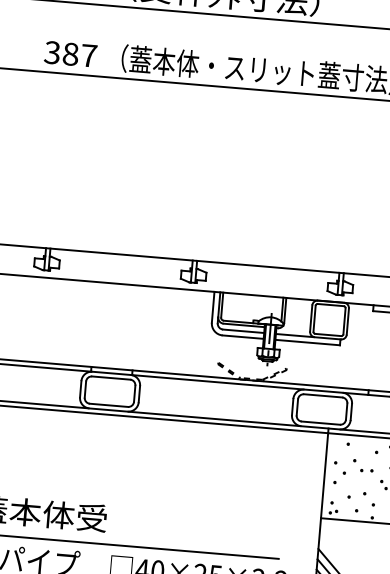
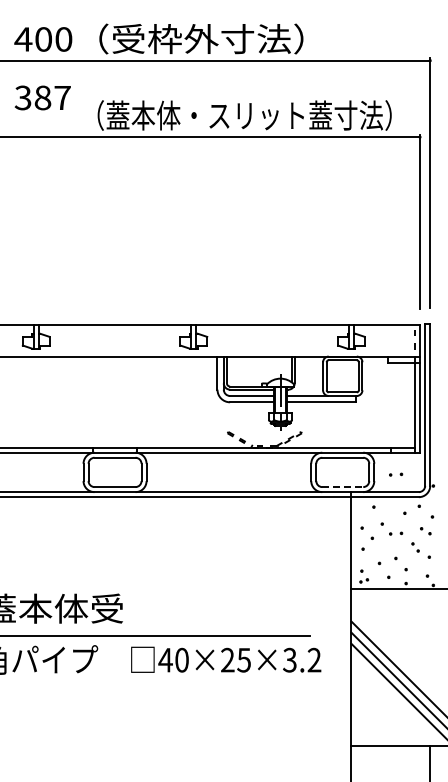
text: (70, 53) -> (42, 97), moved
part: (371, 415) -> (396, 474), added
line: (321, 423) -> (343, 487), solid -> dashed

